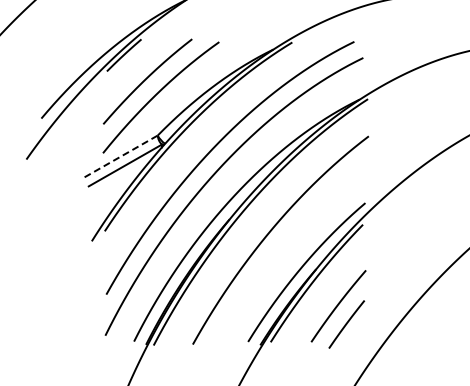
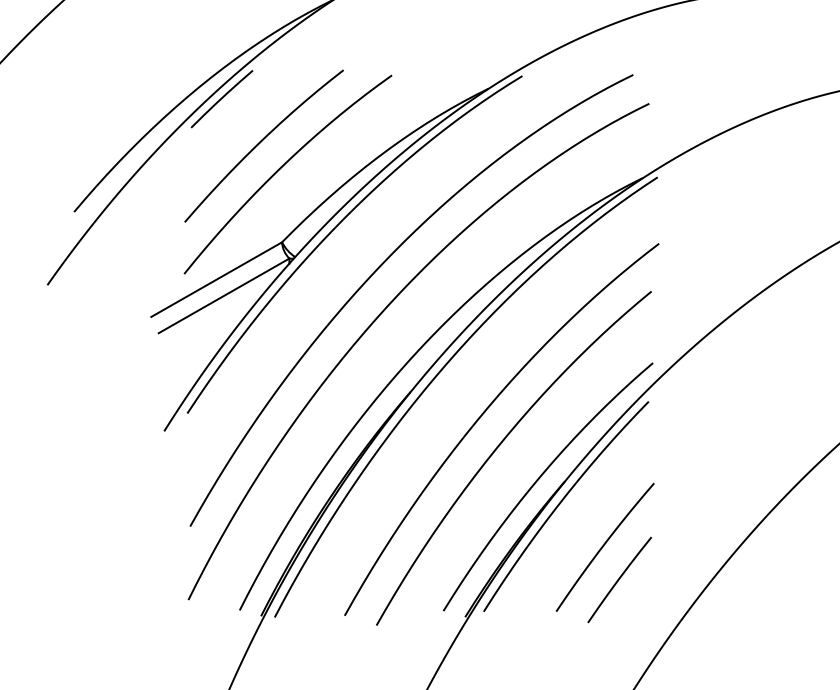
line: (121, 156) -> (217, 279), dashed -> solid
curve: (280, 249) -> (501, 445), added

